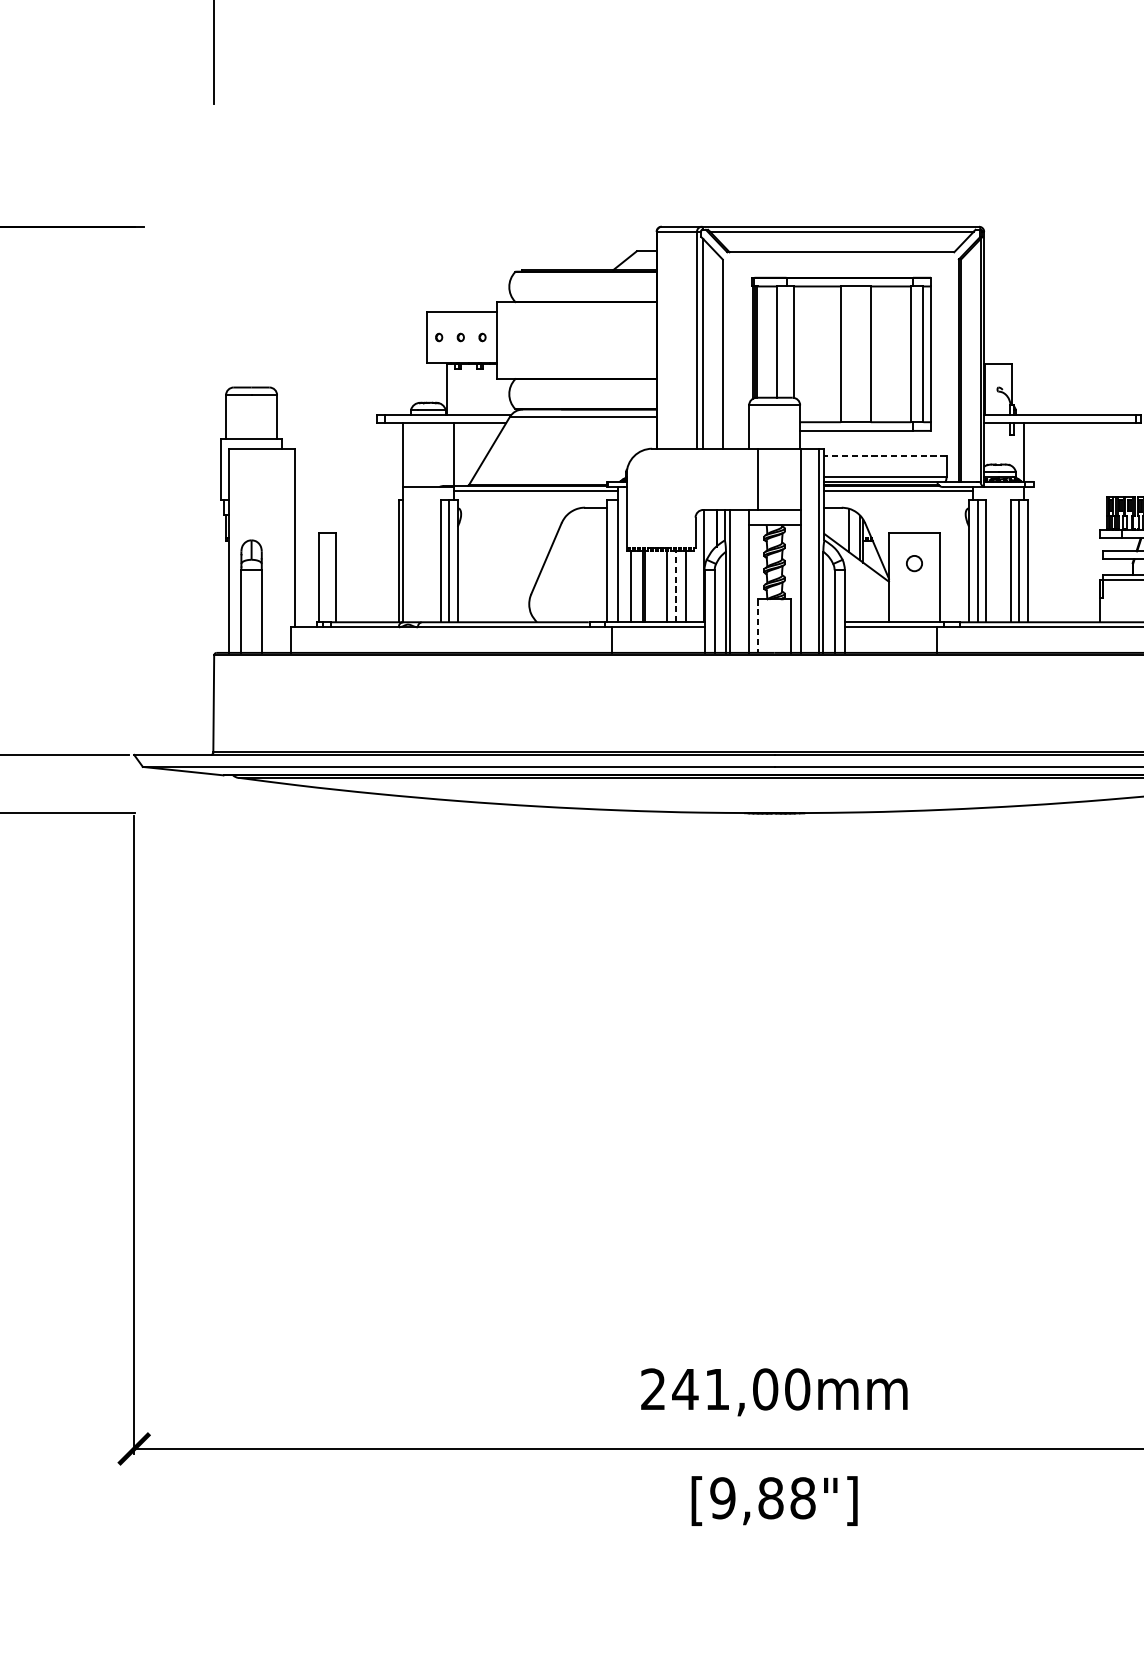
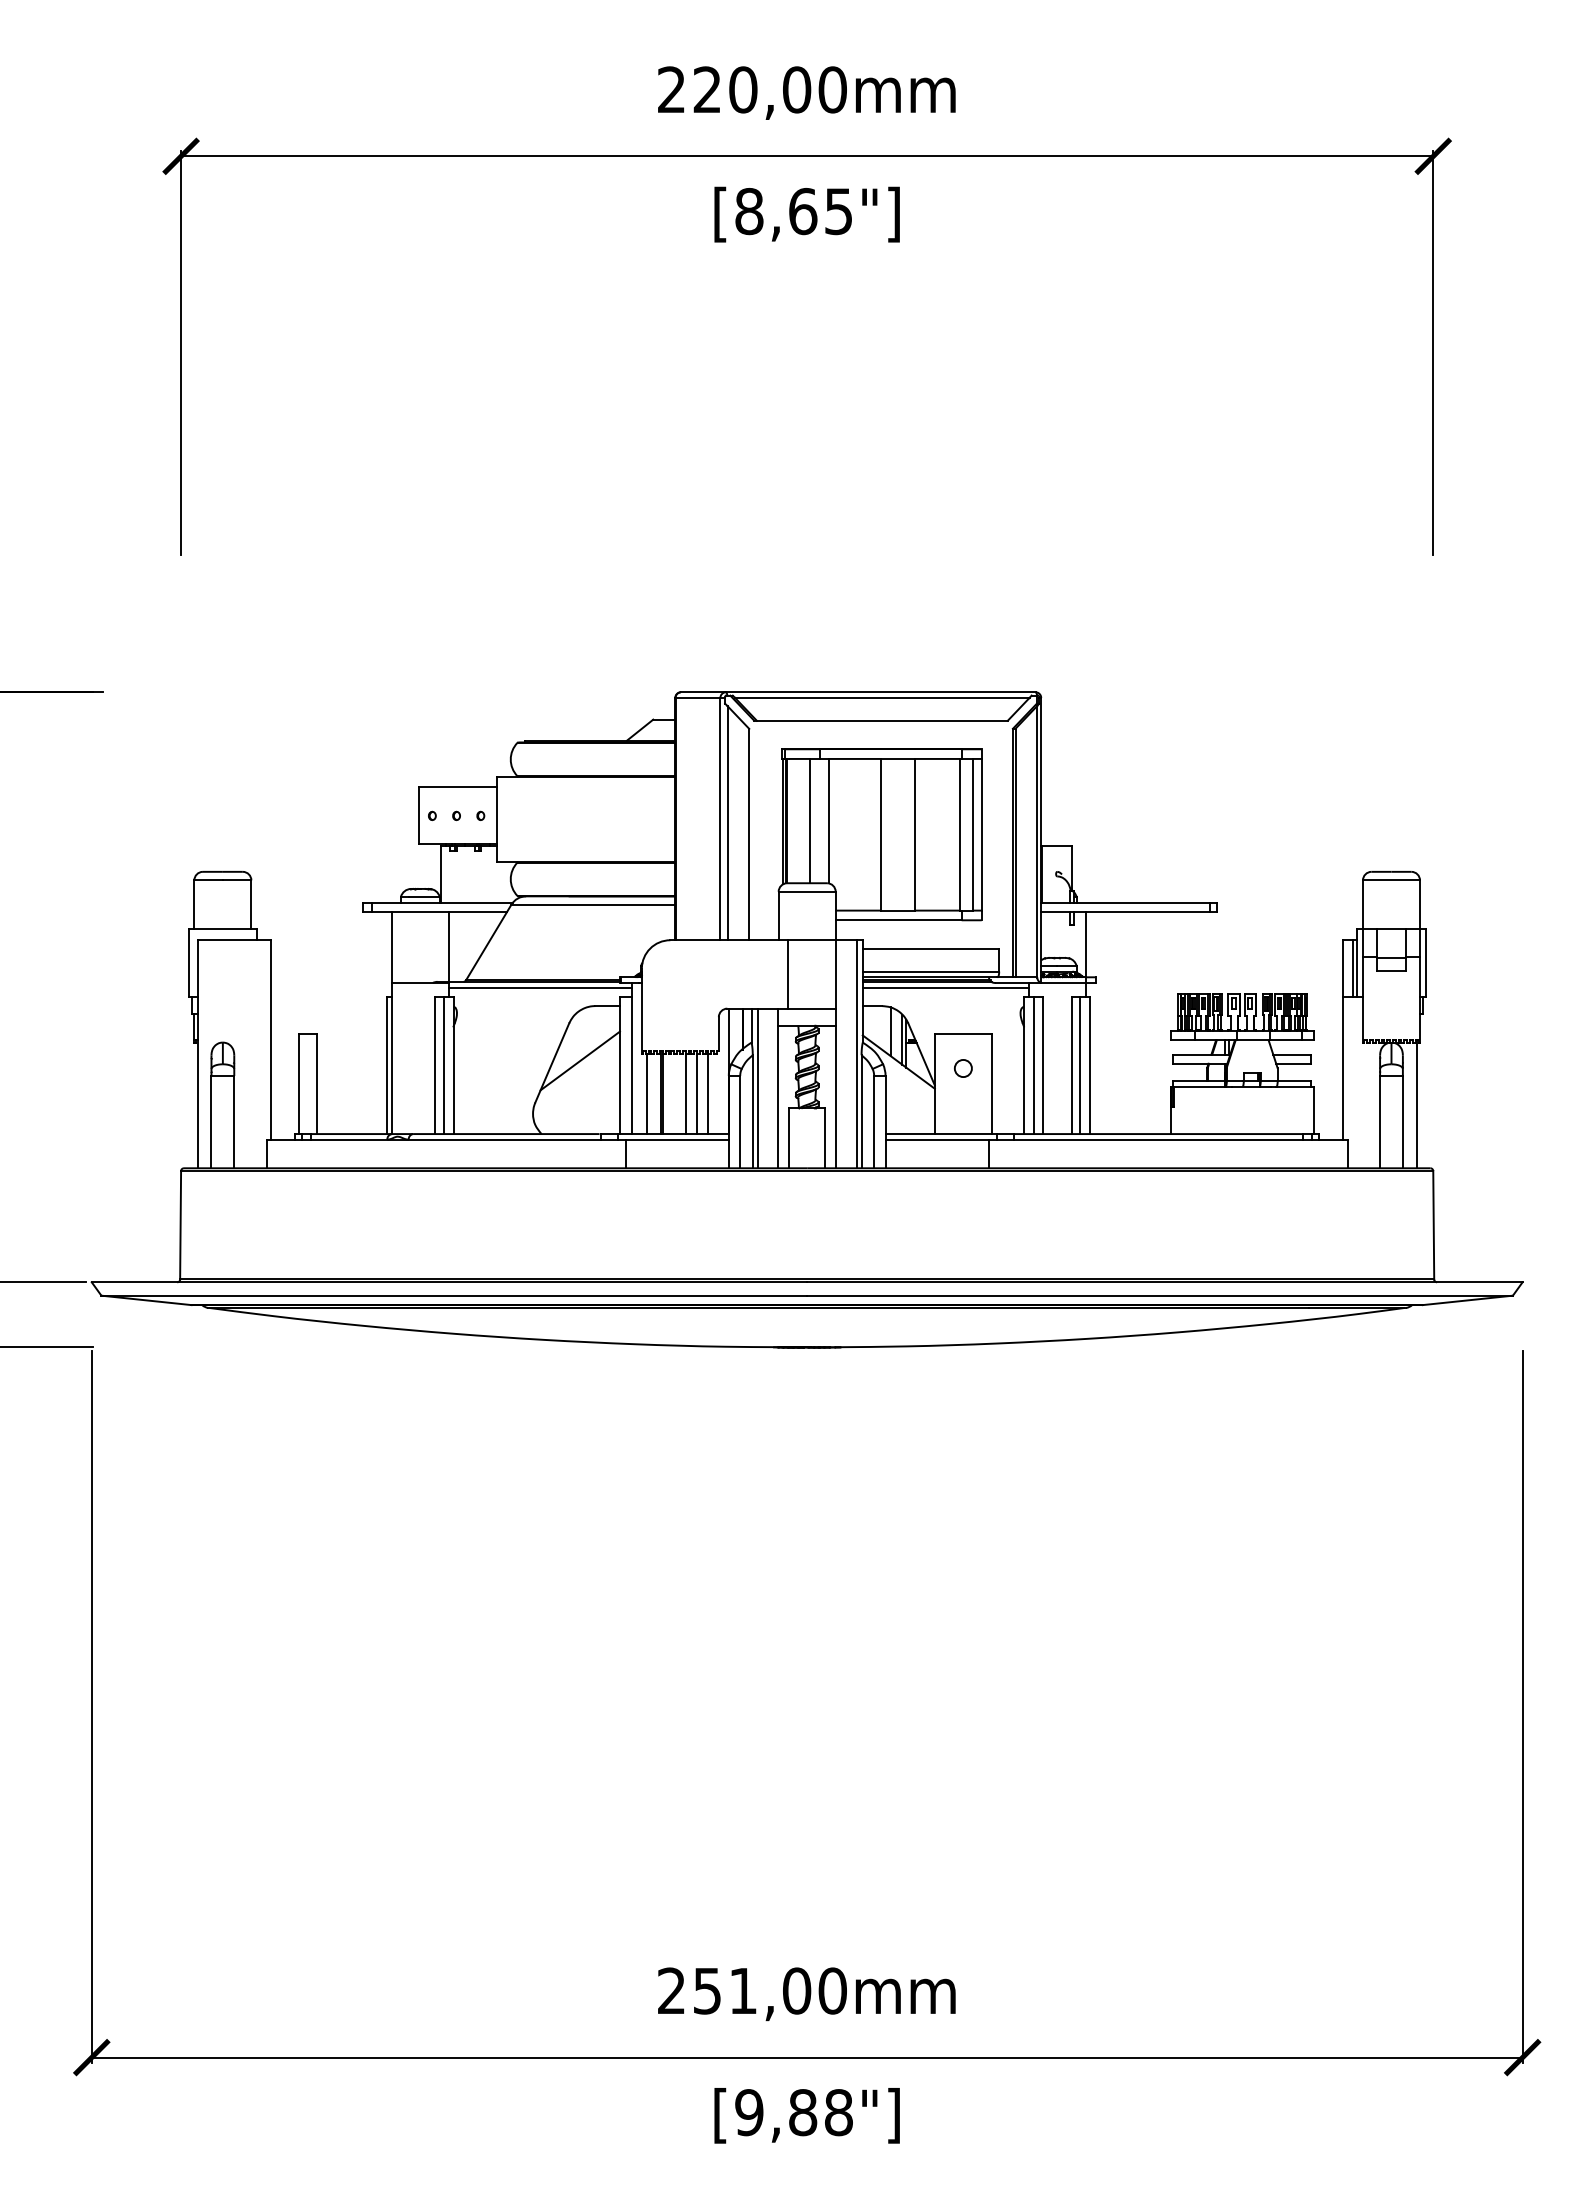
line: (885, 456) -> (930, 948), dashed -> solid
line: (570, 556) -> (579, 1060), added
line: (676, 586) -> (697, 1094), dashed -> solid
line: (757, 626) -> (788, 1138), dashed -> solid
text: (685, 1389) -> (707, 1991), 241,00mm -> 251,00mm

